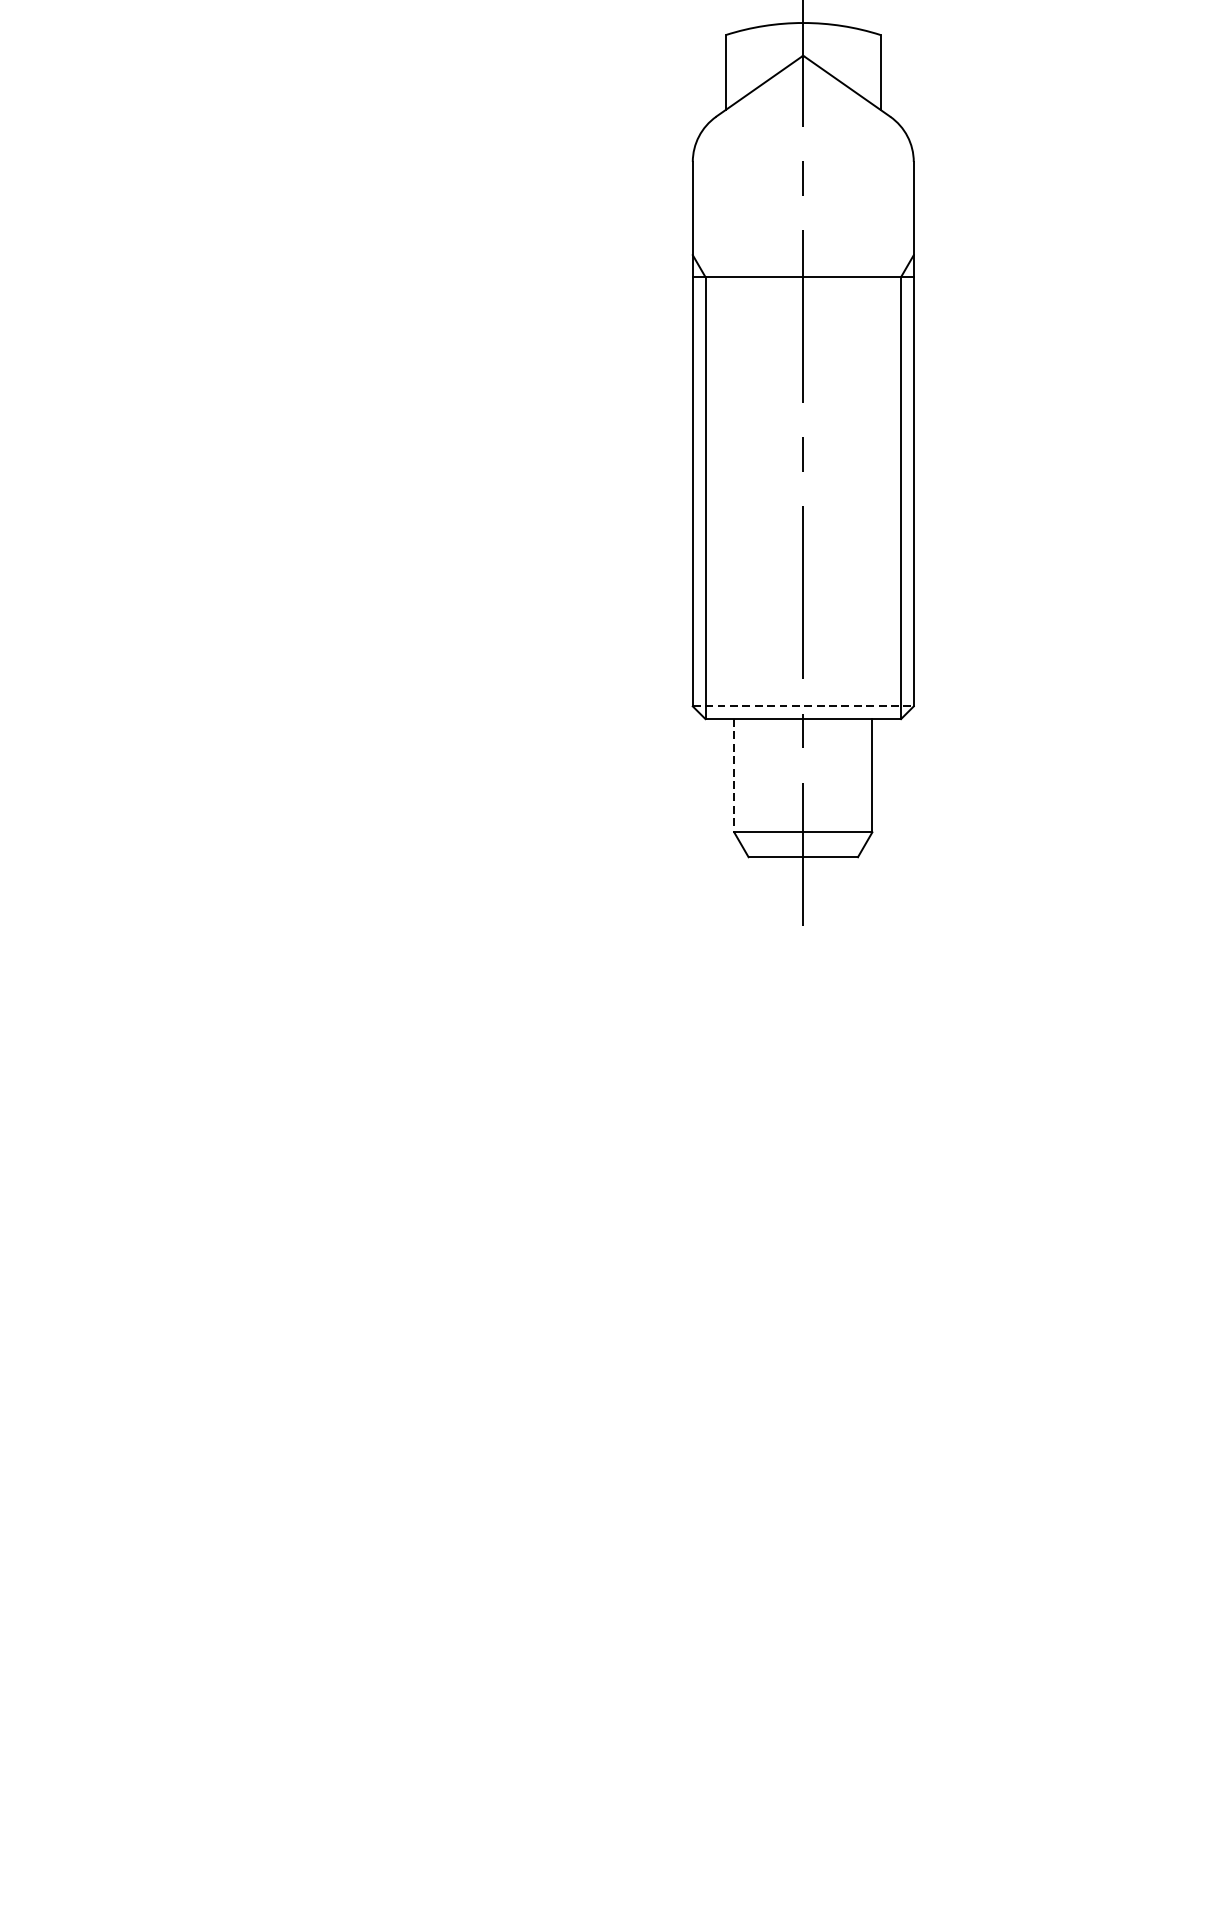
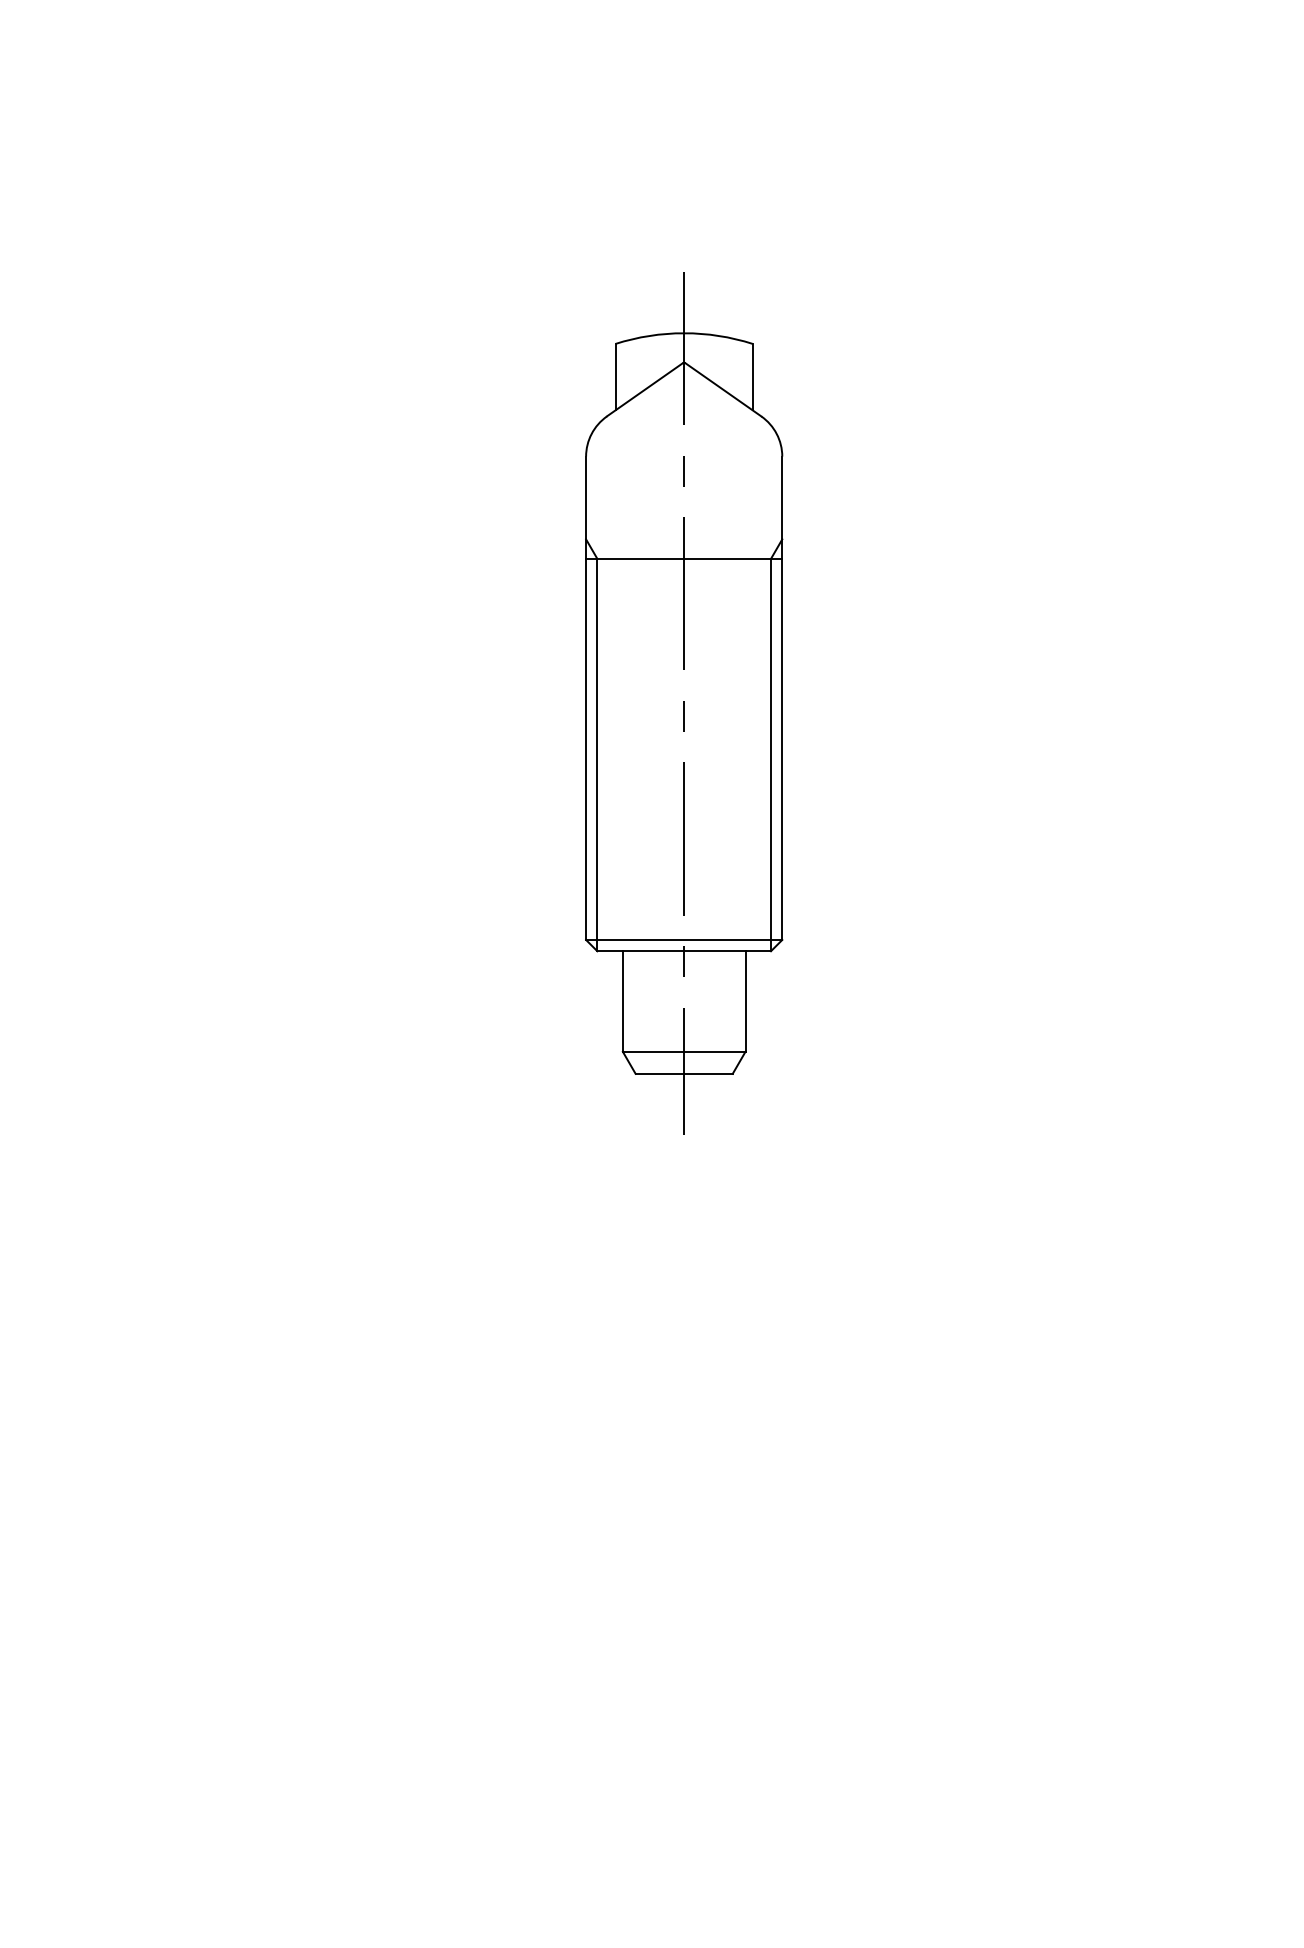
line: (803, 705) -> (684, 939), dashed -> solid
line: (733, 776) -> (622, 1002), dashed -> solid

